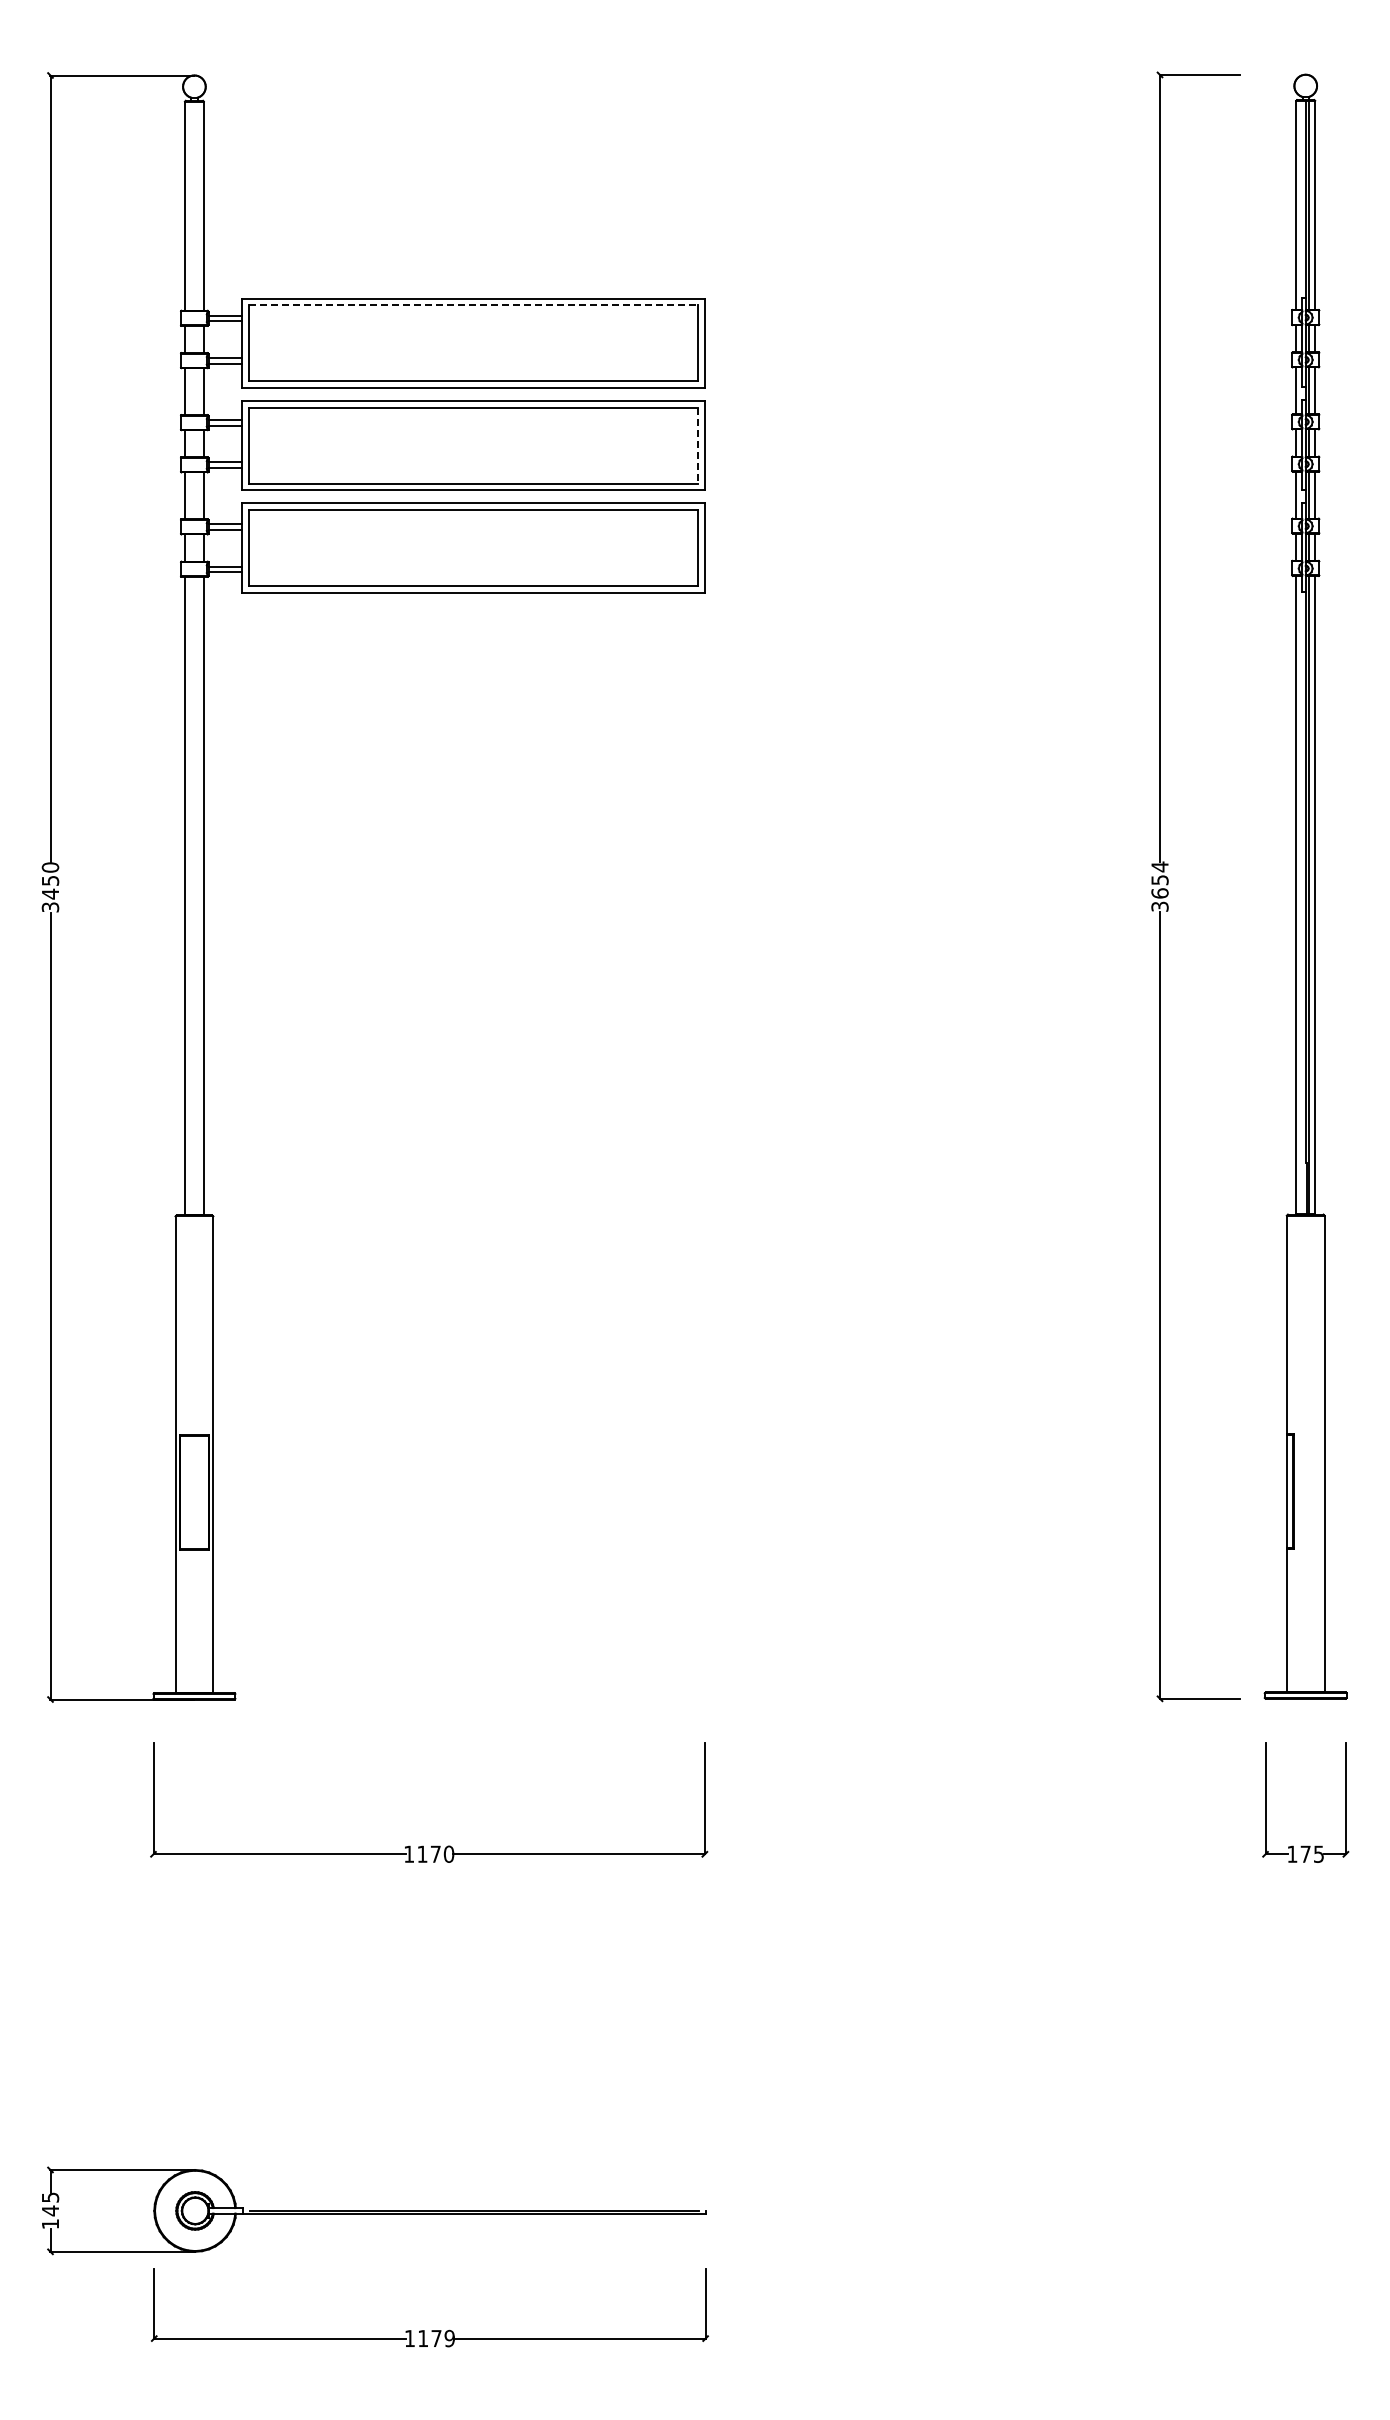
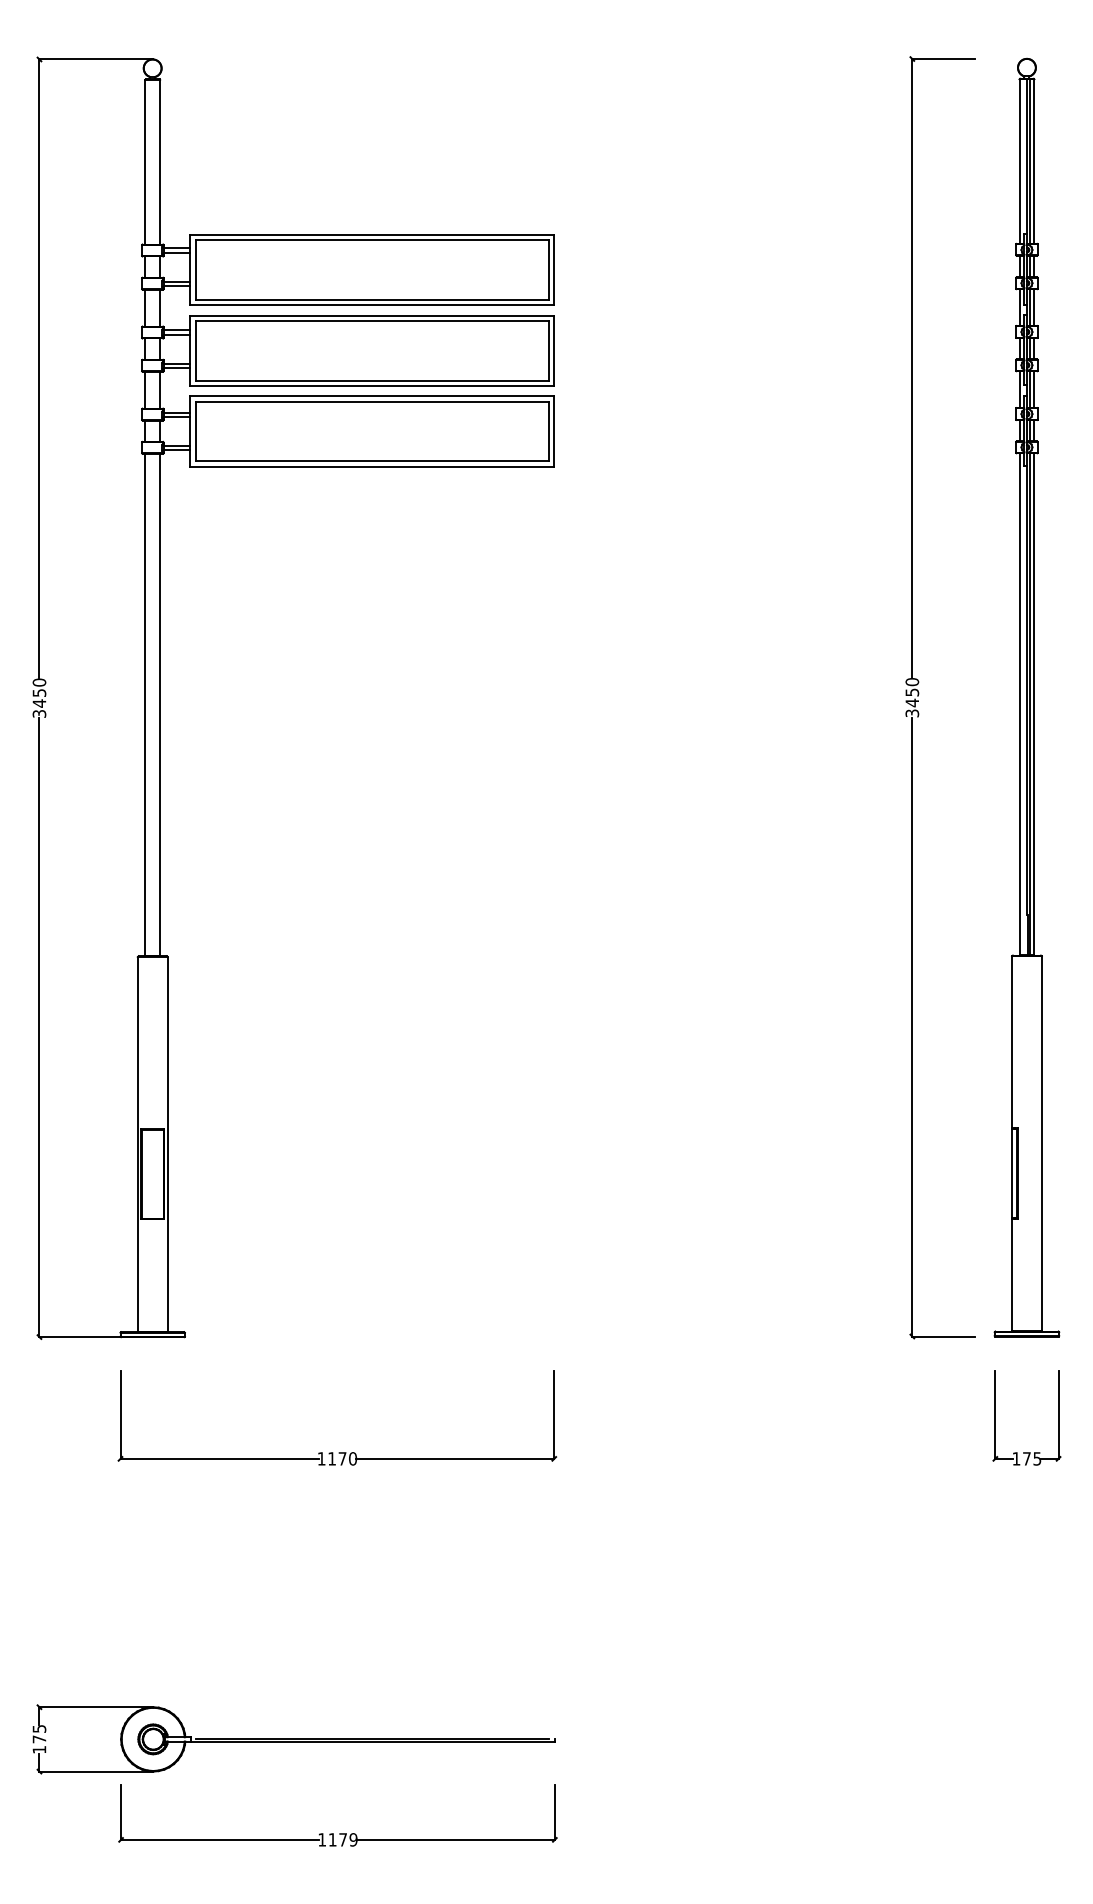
line: (473, 305) -> (372, 240), dashed -> solid
line: (697, 445) -> (548, 350), dashed -> solid
text: (1159, 880) -> (911, 692), 3654 -> 3450
text: (50, 2210) -> (39, 1739), 145 -> 175

